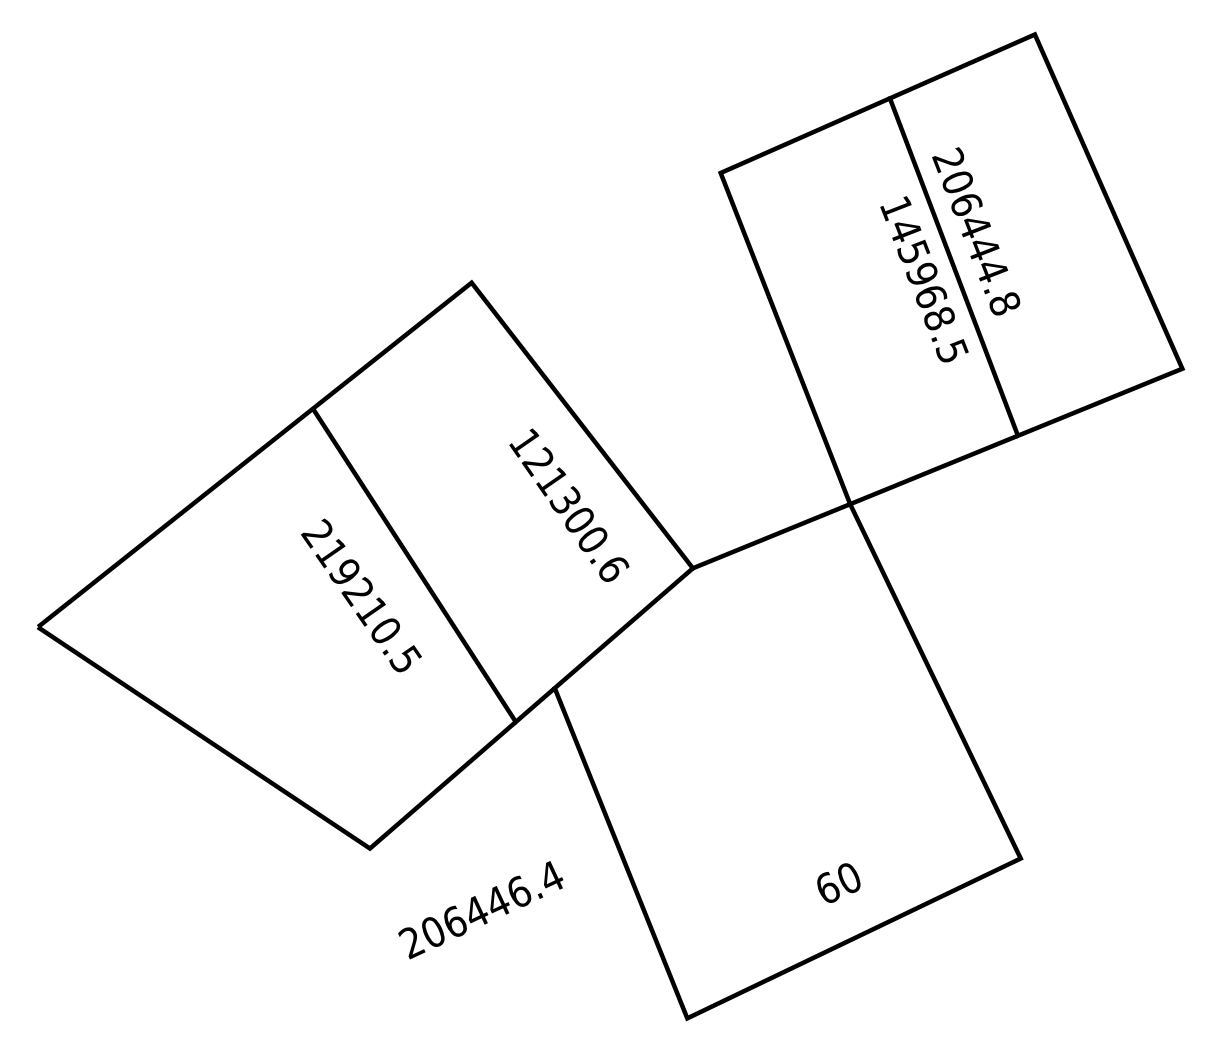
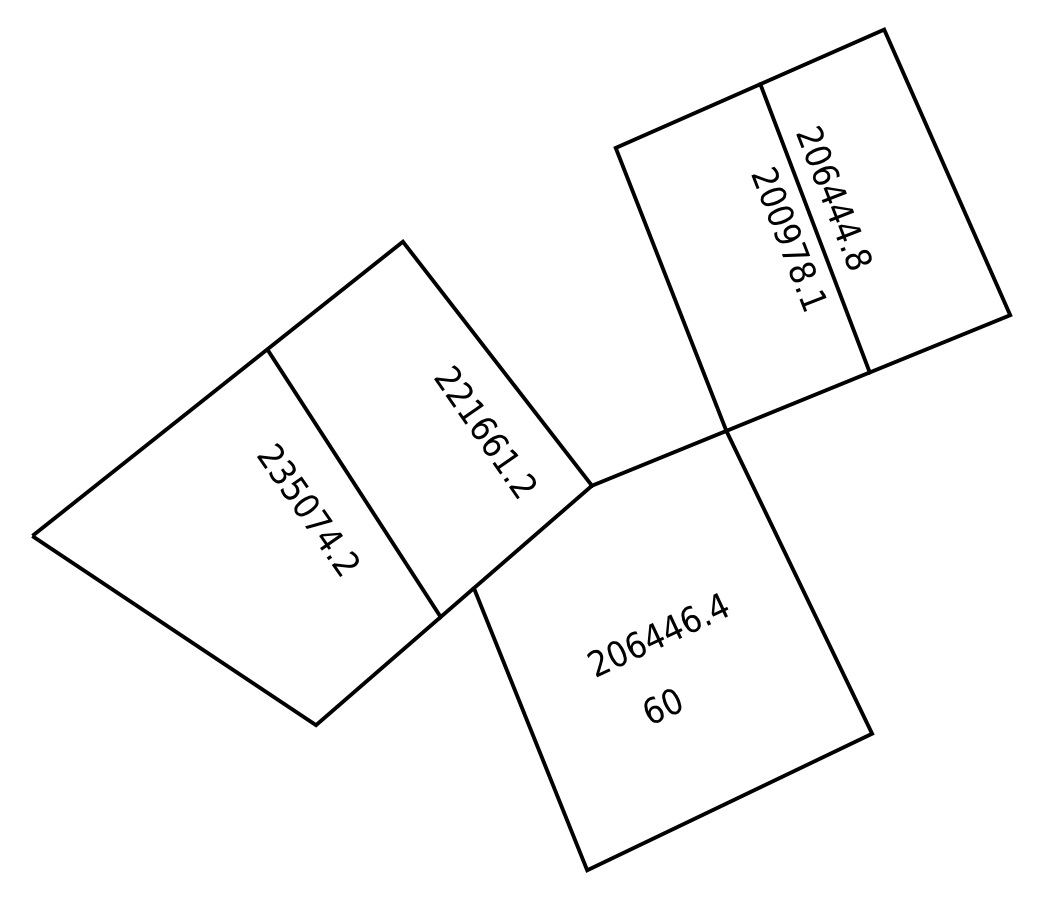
text: (923, 279) -> (789, 238), 145968.5 -> 200978.1
text: (568, 505) -> (485, 432), 121300.6 -> 221661.2
text: (368, 606) -> (314, 518), 219210.5 -> 235074.2
text: (838, 882) -> (662, 705), moved
text: (480, 910) -> (657, 635), moved

